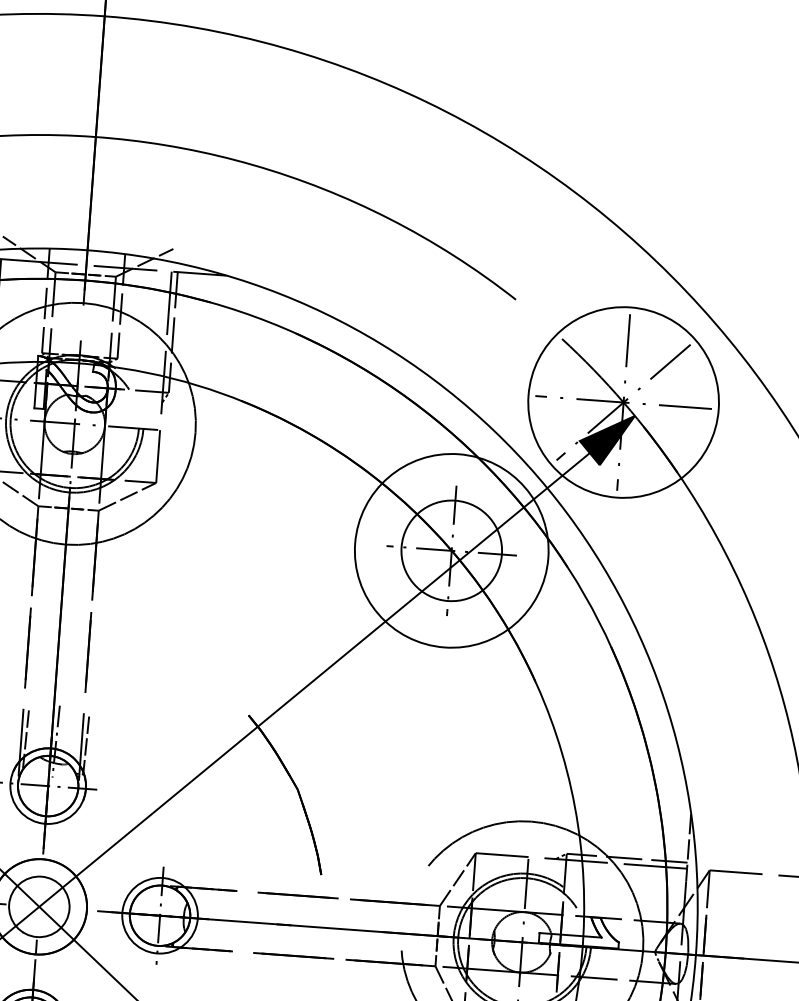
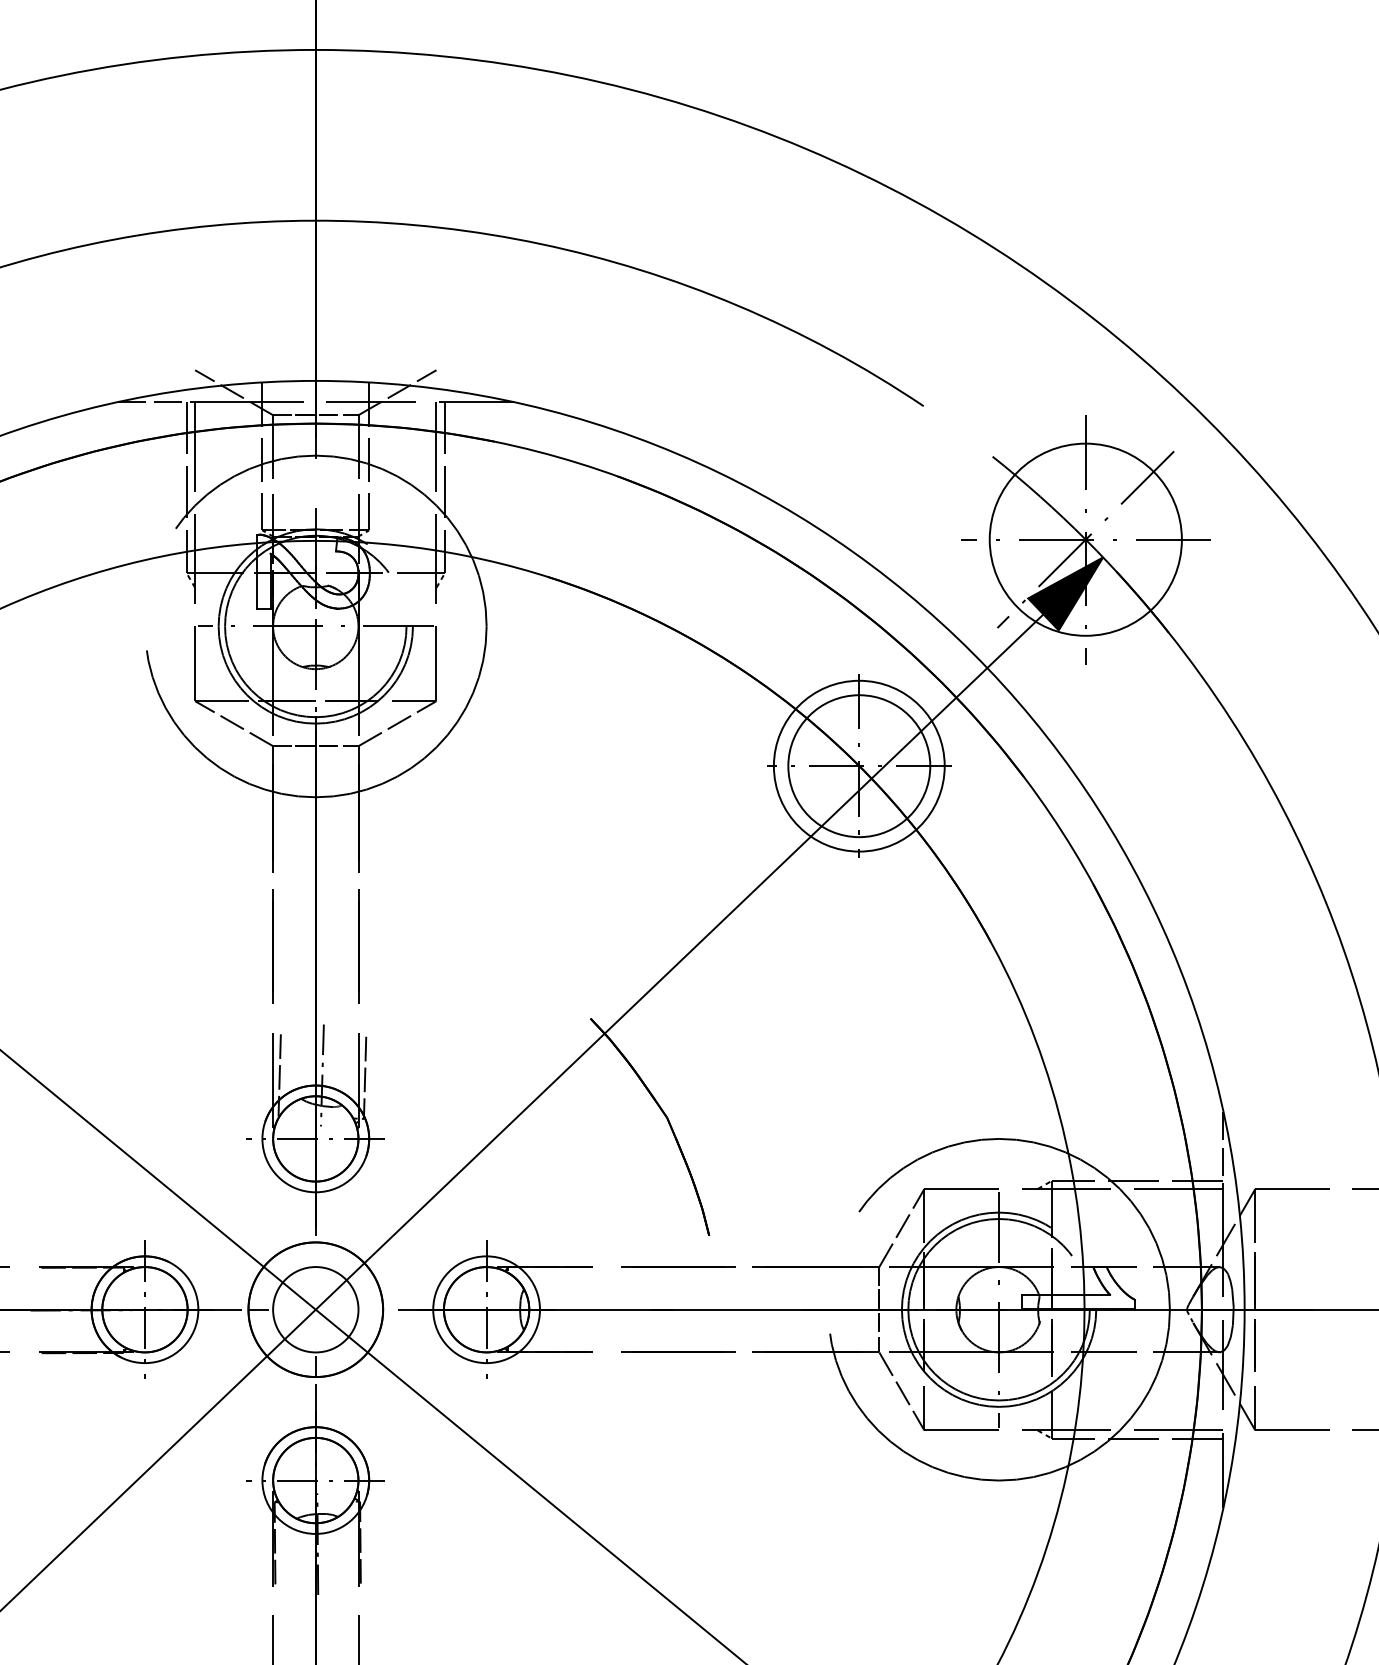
circle: (623, 402) -> (1085, 539), size x0.71
circle: (451, 550) -> (858, 765), size x0.62

